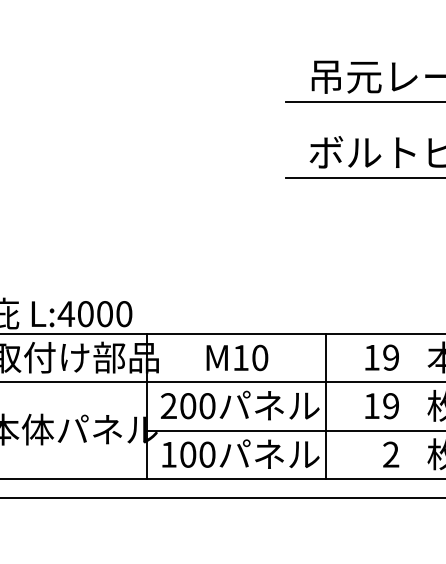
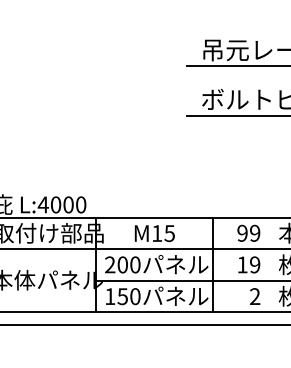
text: (371, 356) -> (242, 232), 19 -> 99
text: (259, 357) -> (169, 233), M10 -> M15
text: (187, 454) -> (122, 296), 100 -> 150

